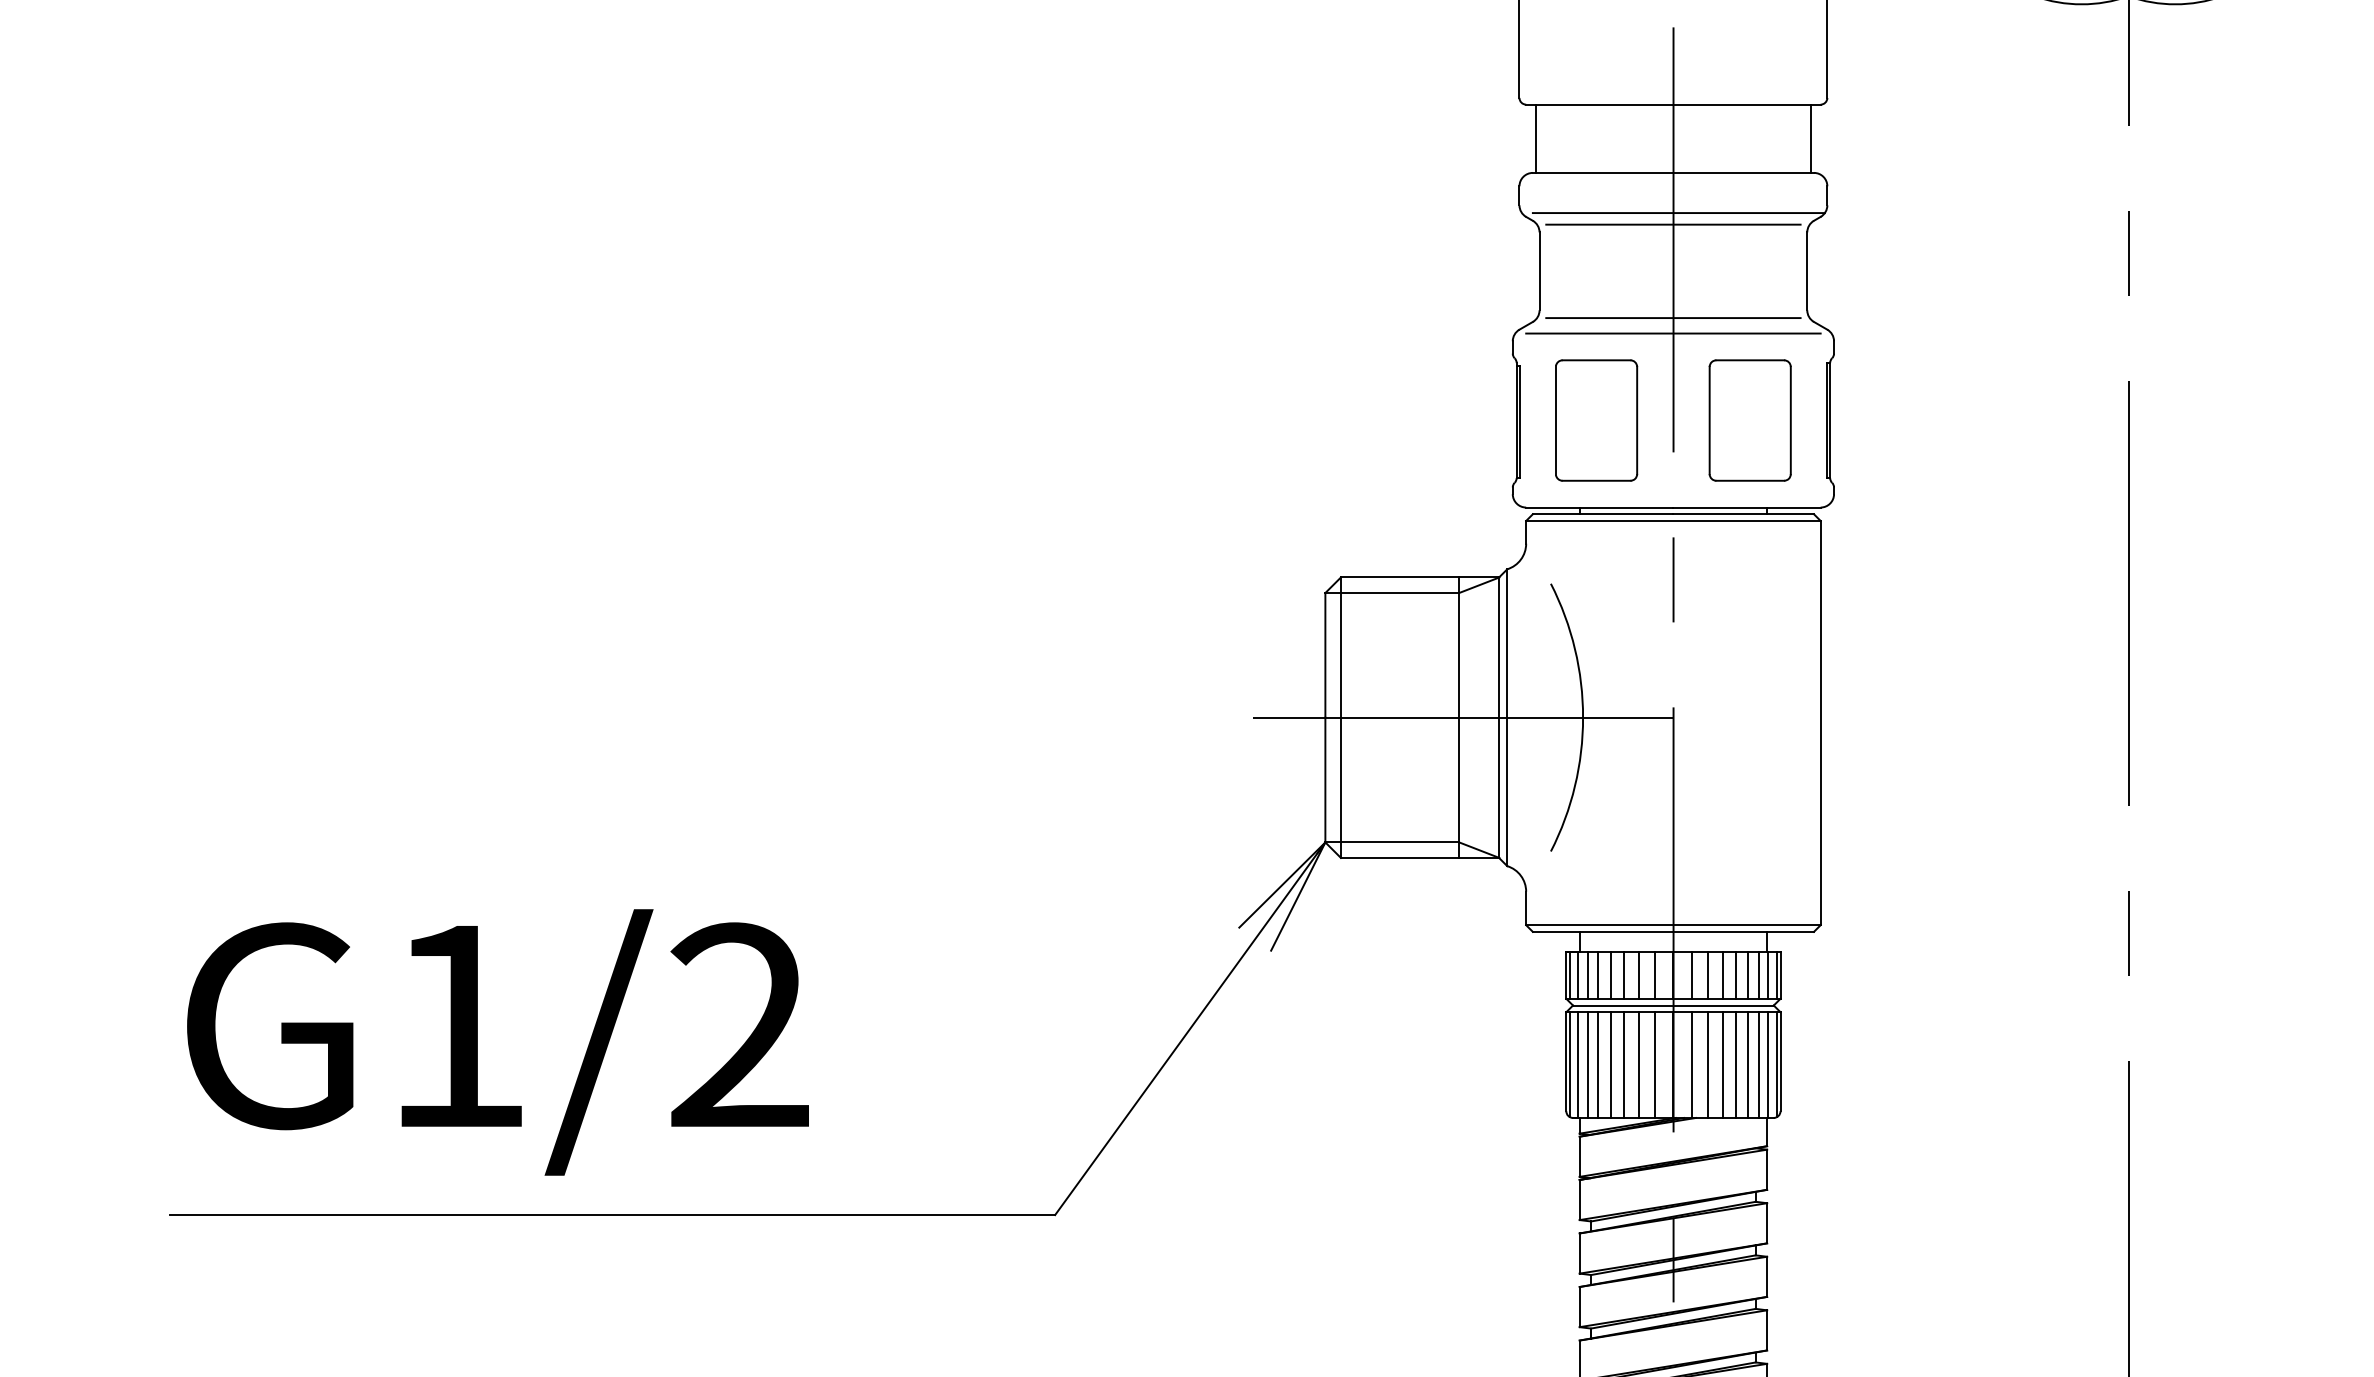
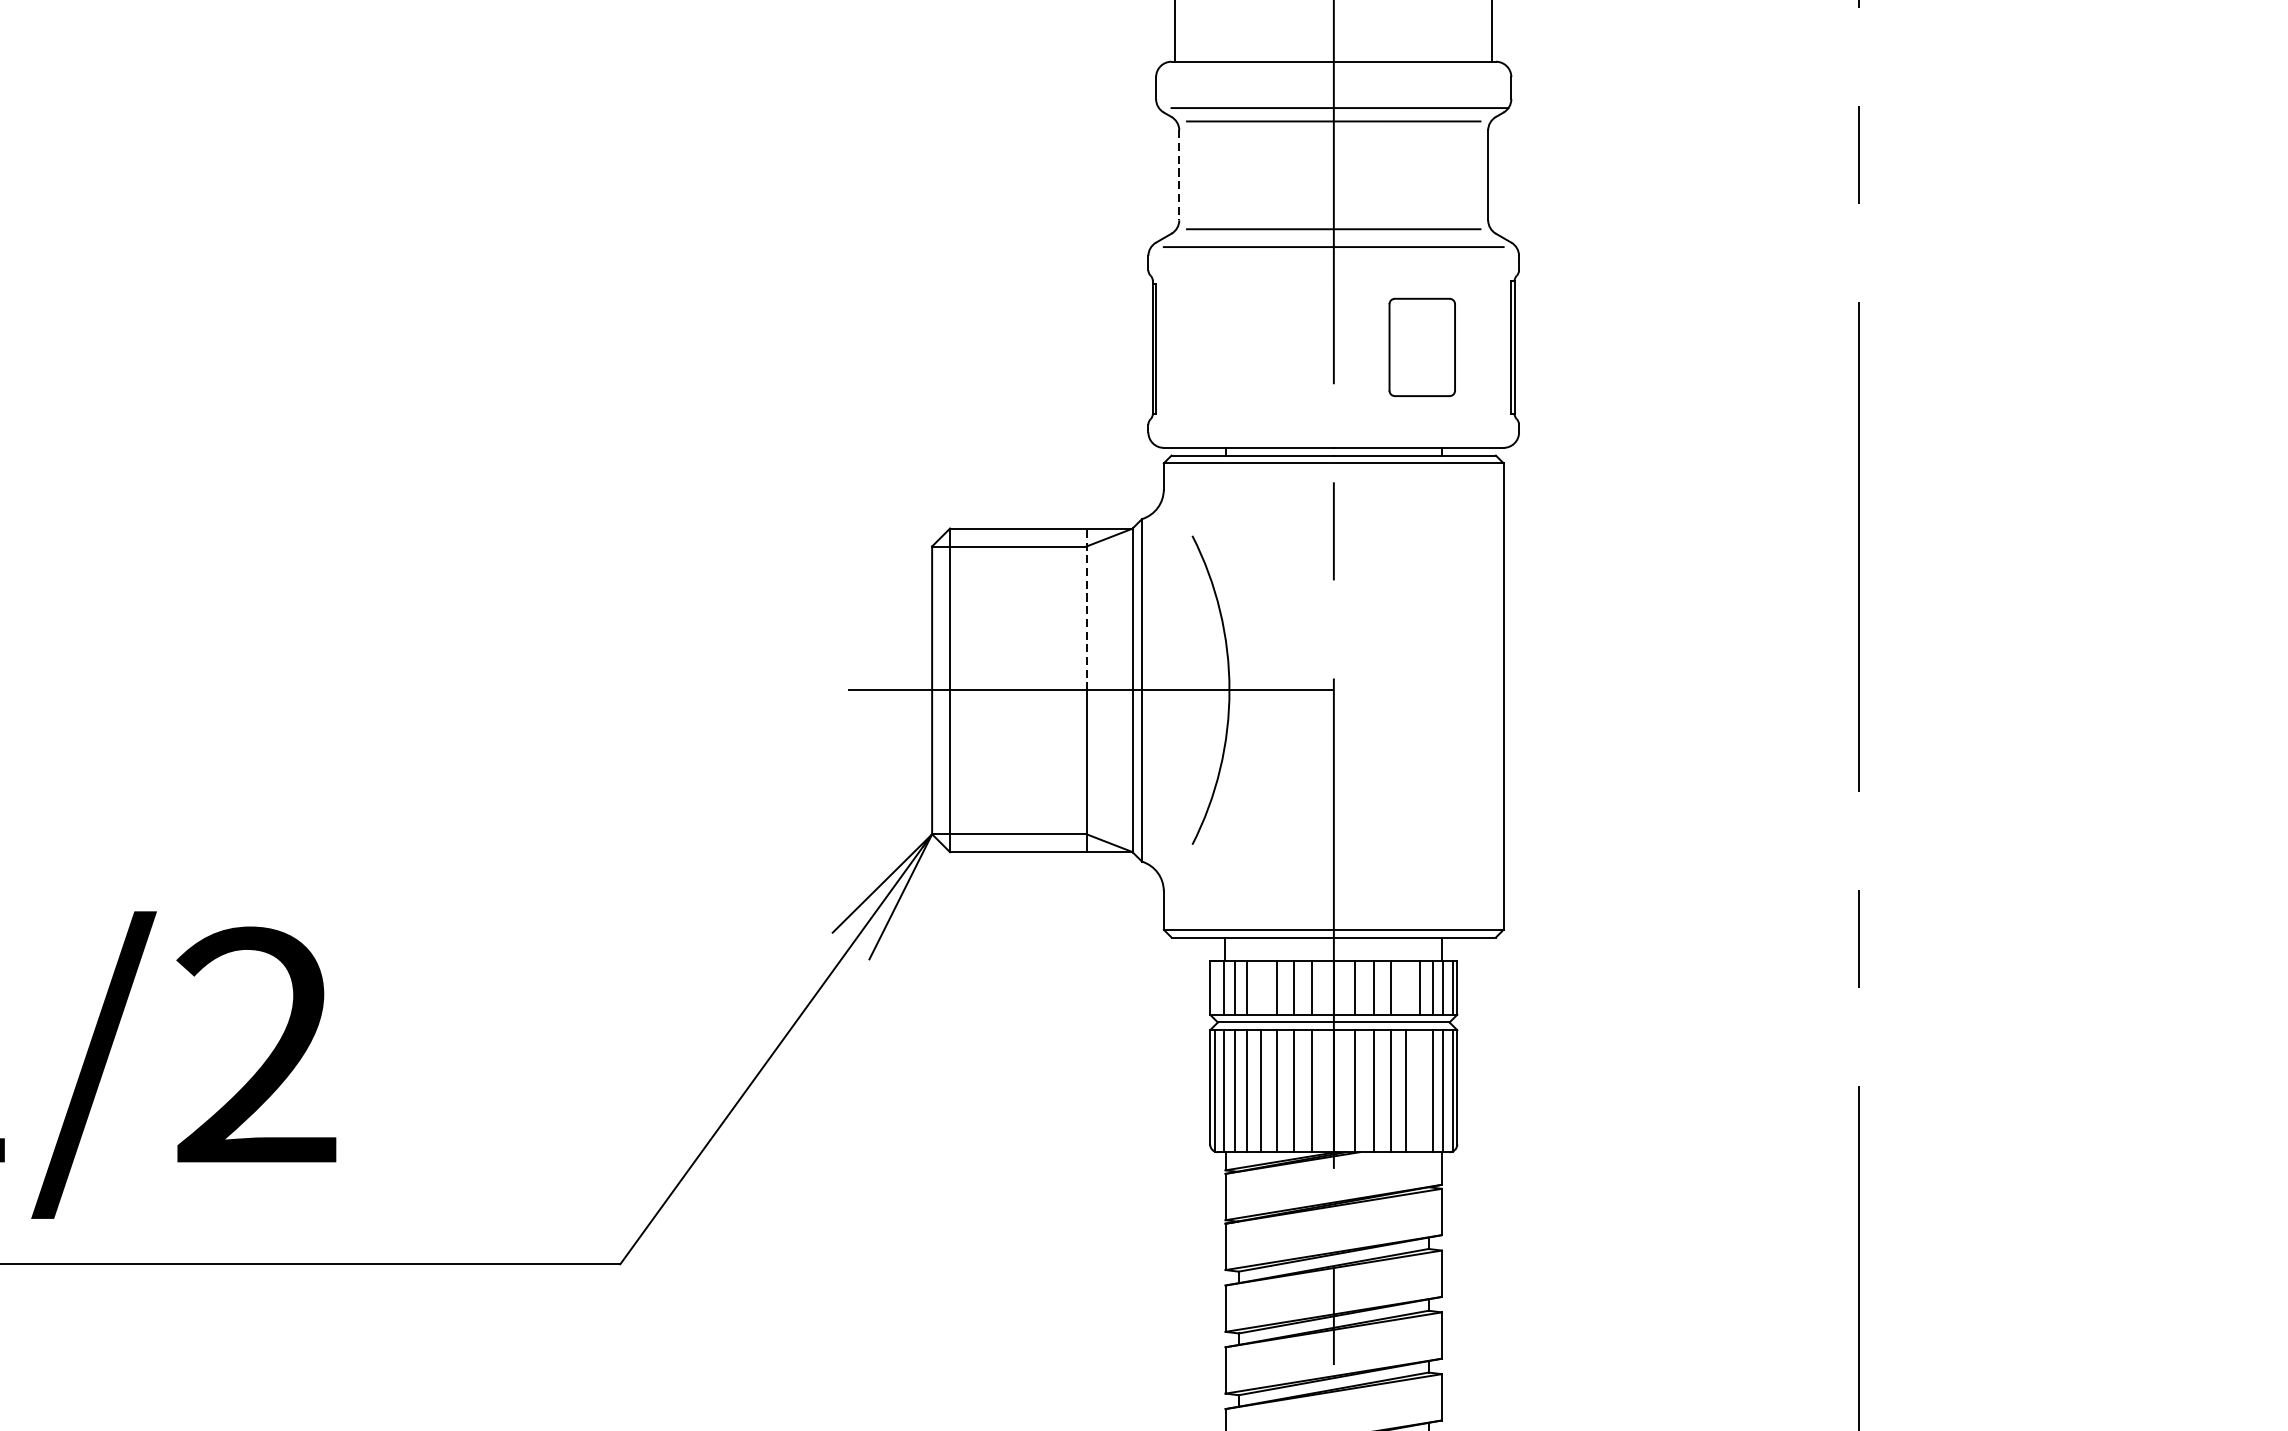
line: (1539, 271) -> (1179, 175), solid -> dashed
part: (1596, 420) -> (1244, 347), removed
part: (1749, 420) -> (1421, 347), size x0.7
line: (1459, 647) -> (1086, 609), solid -> dashed
line: (1570, 974) -> (1214, 986), removed
line: (1610, 974) -> (1261, 986), removed
line: (1736, 974) -> (1406, 986), removed
line: (1748, 1064) -> (1420, 1090), removed

